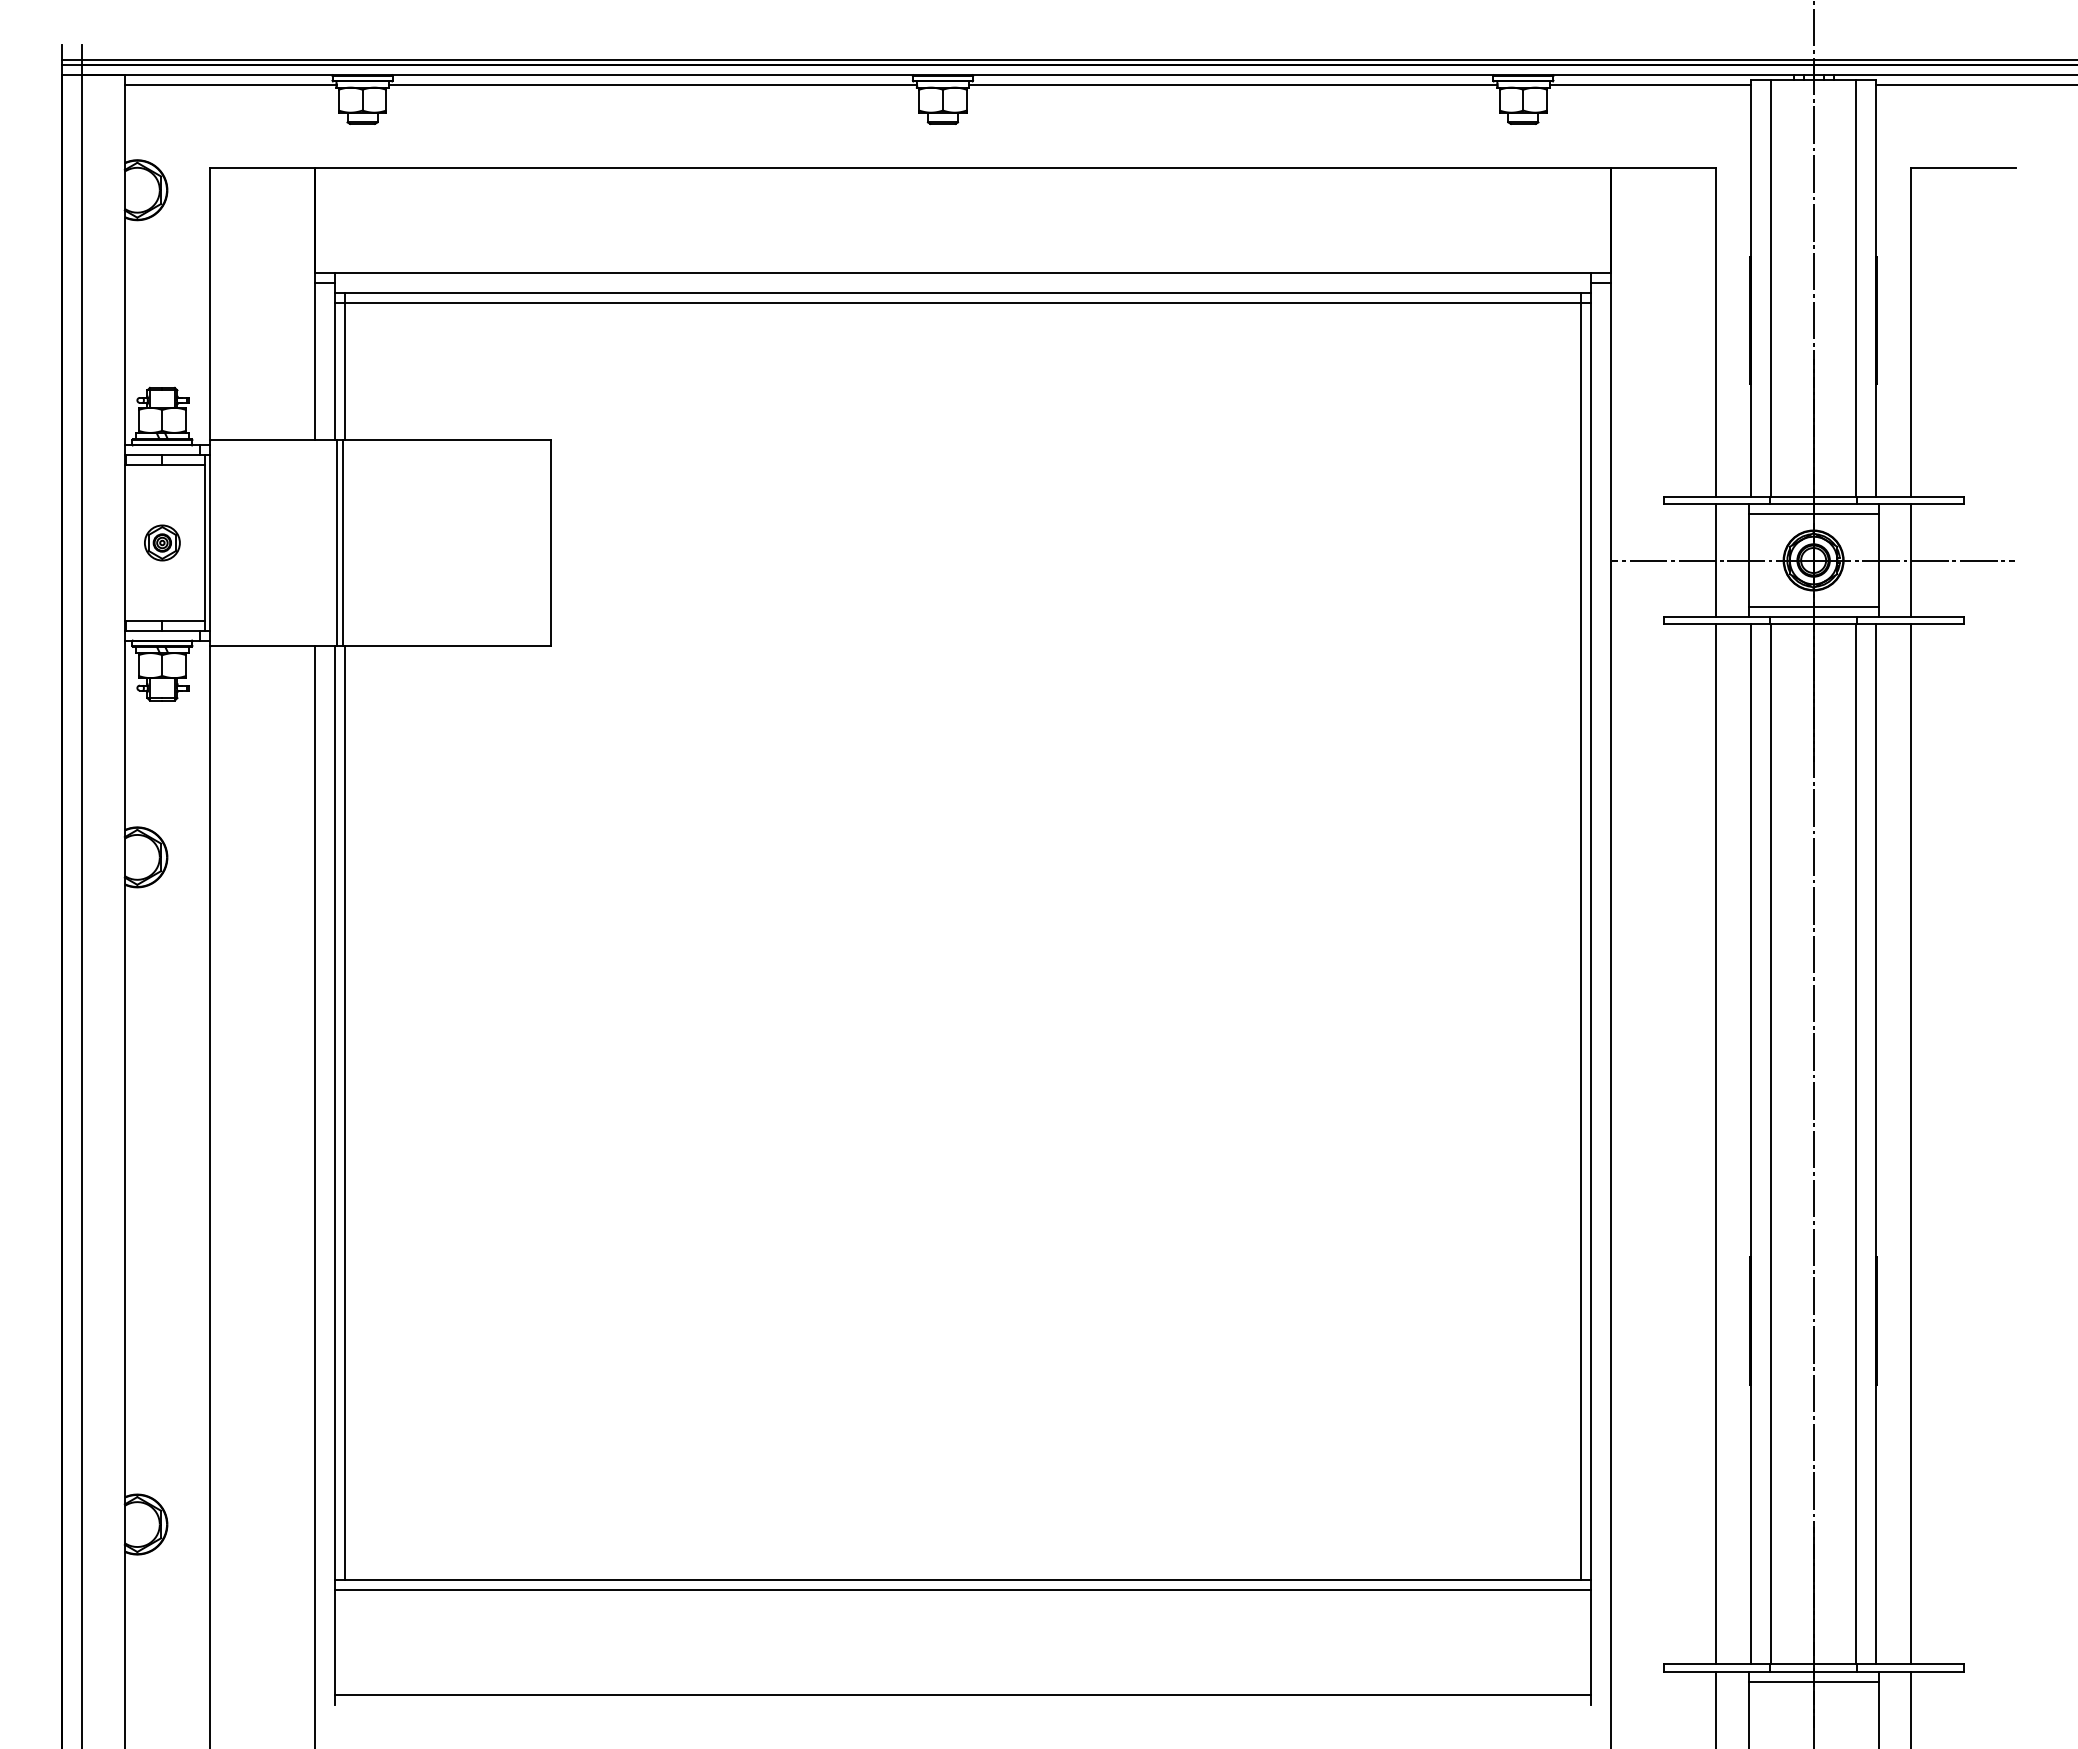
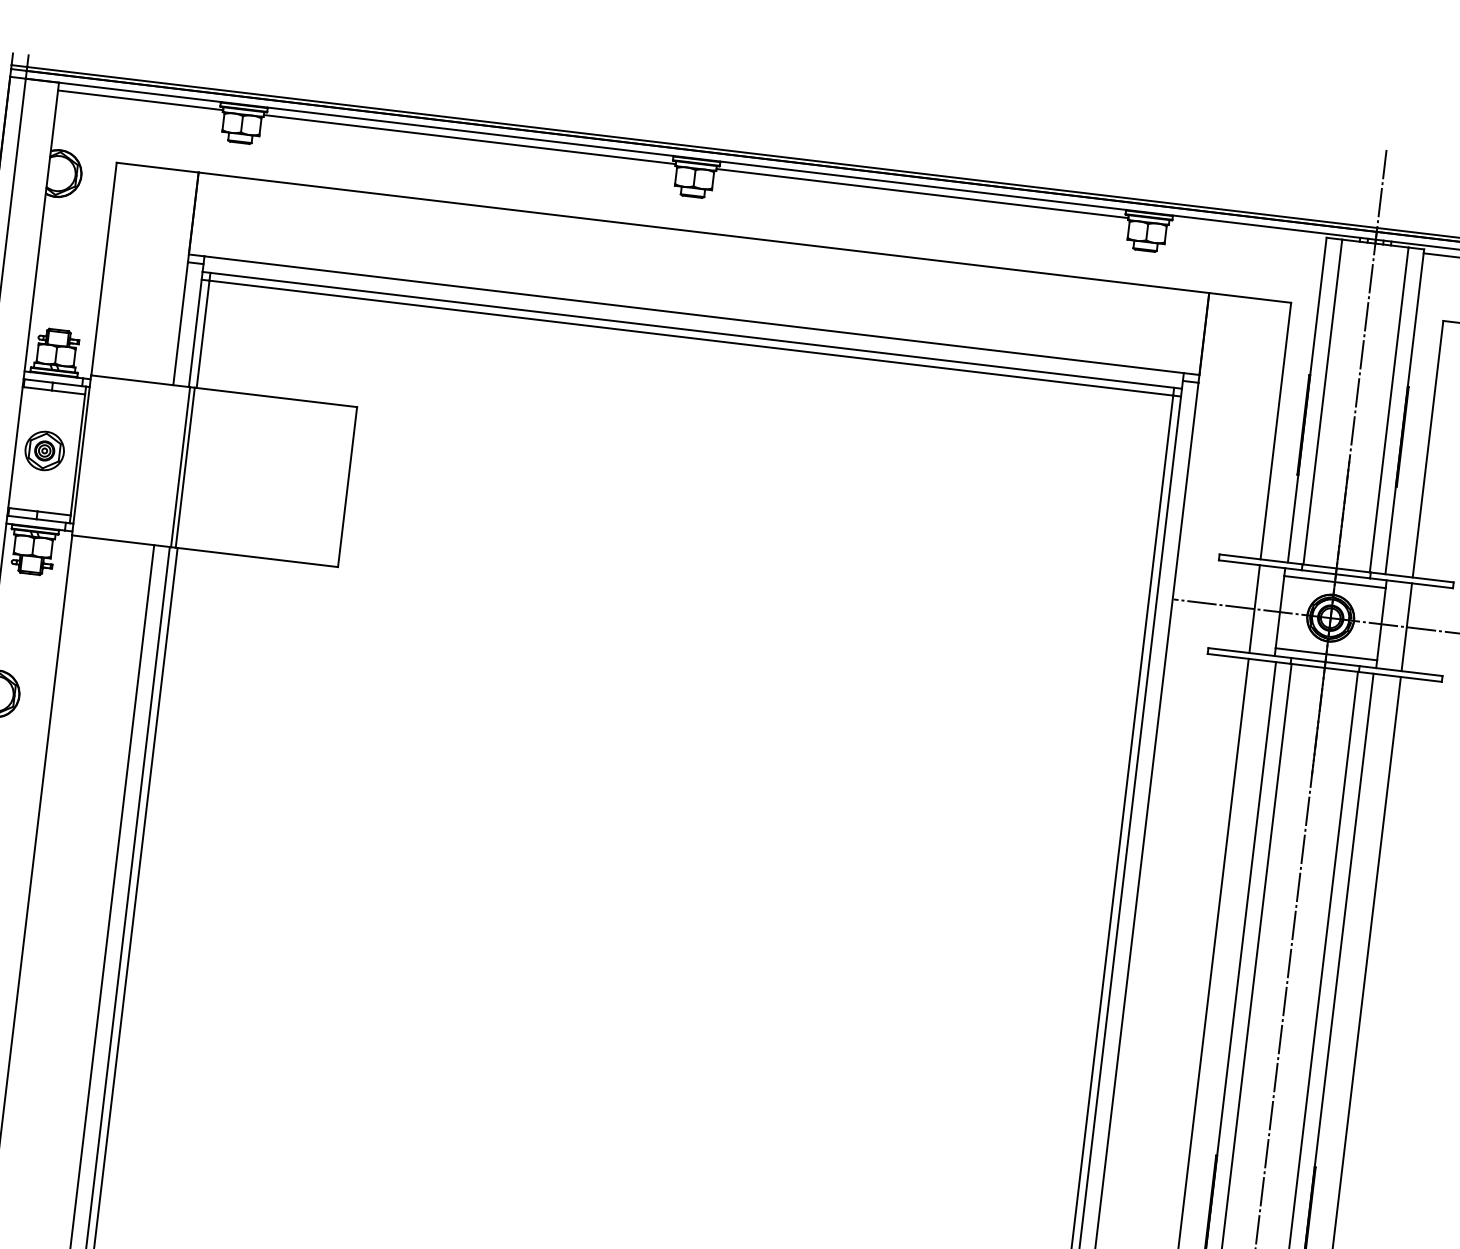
line: (1650, 85) -> (1247, 232), removed
part: (162, 542) -> (44, 450), size x1.4

